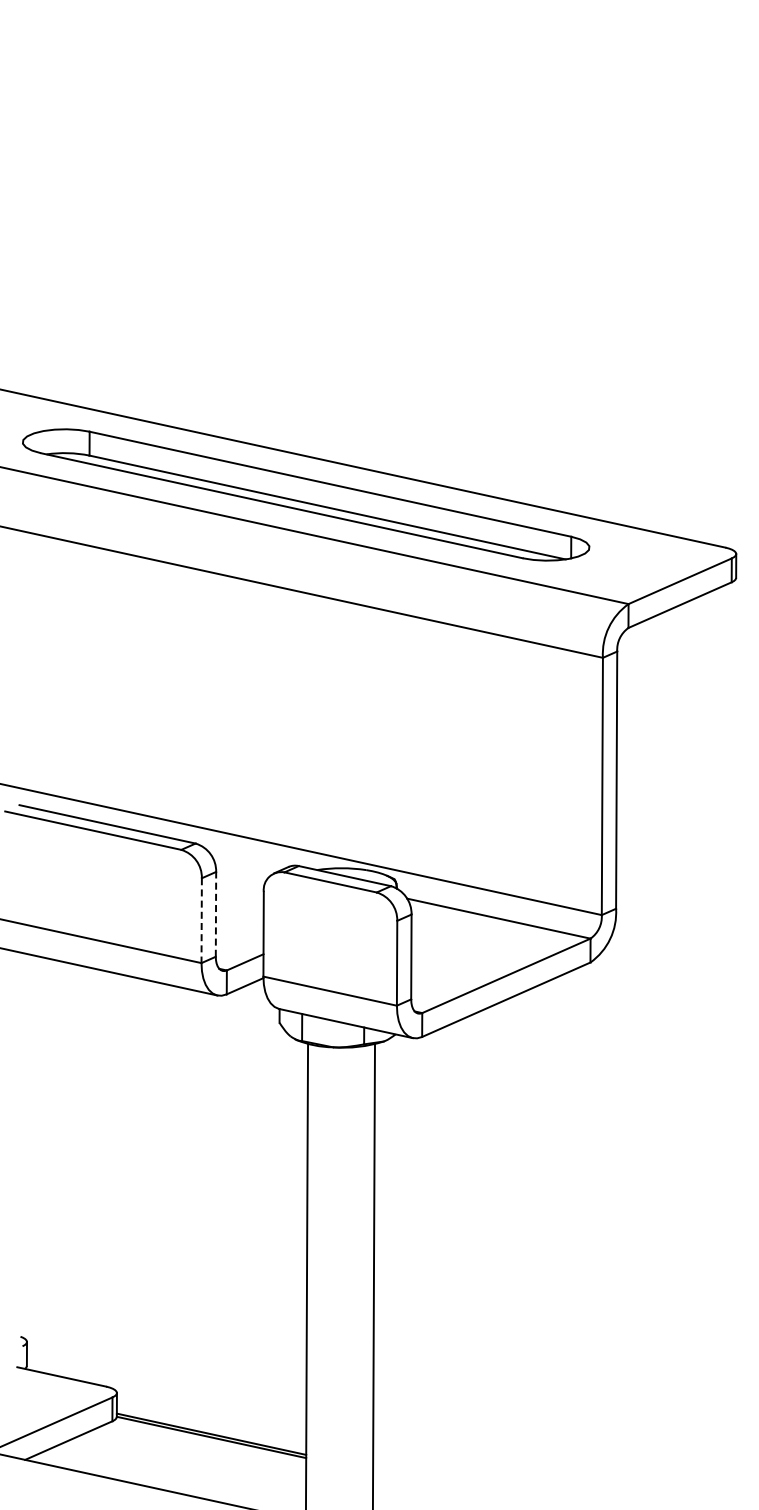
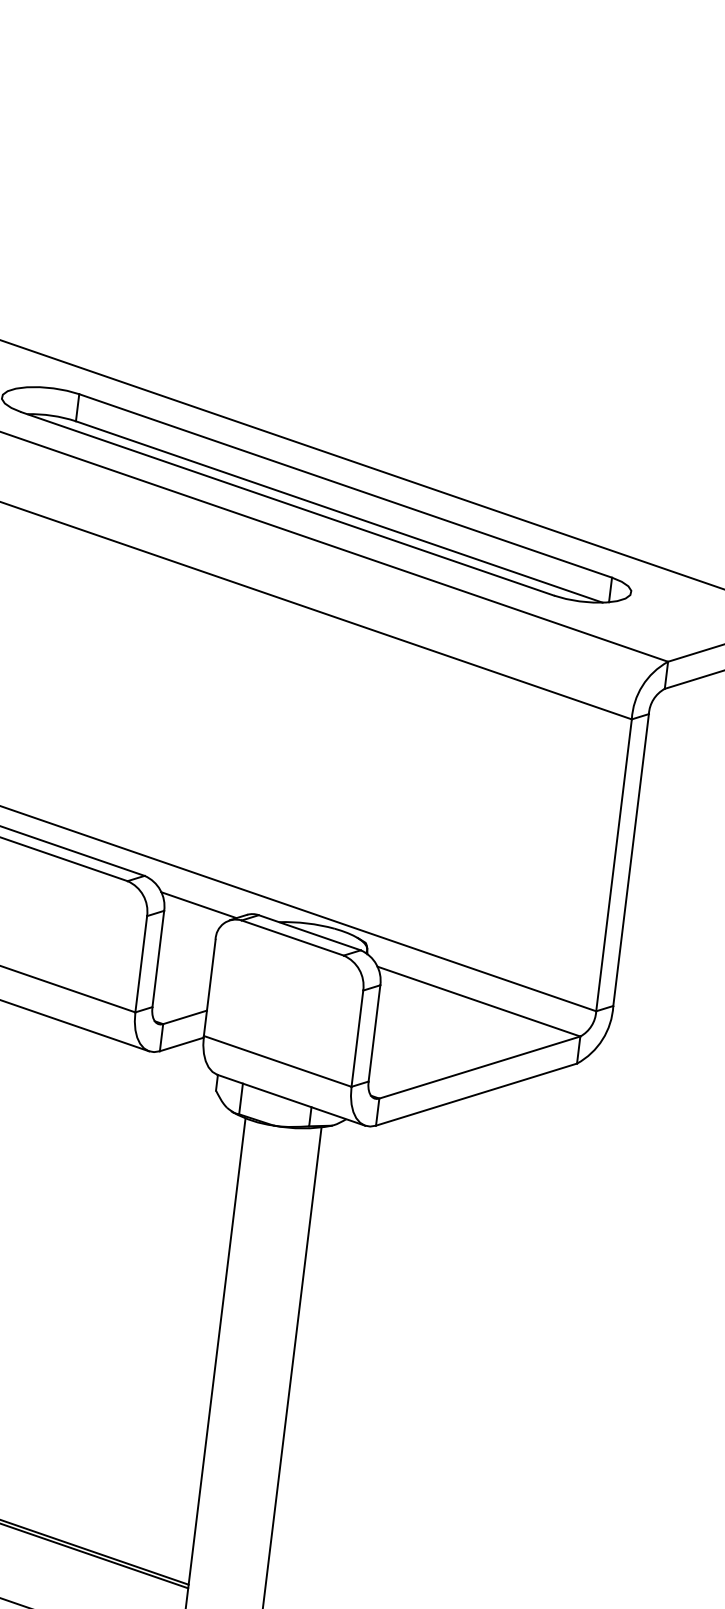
line: (245, 863) -> (198, 905), added
line: (216, 913) -> (159, 958), dashed -> solid
line: (201, 921) -> (140, 965), dashed -> solid

